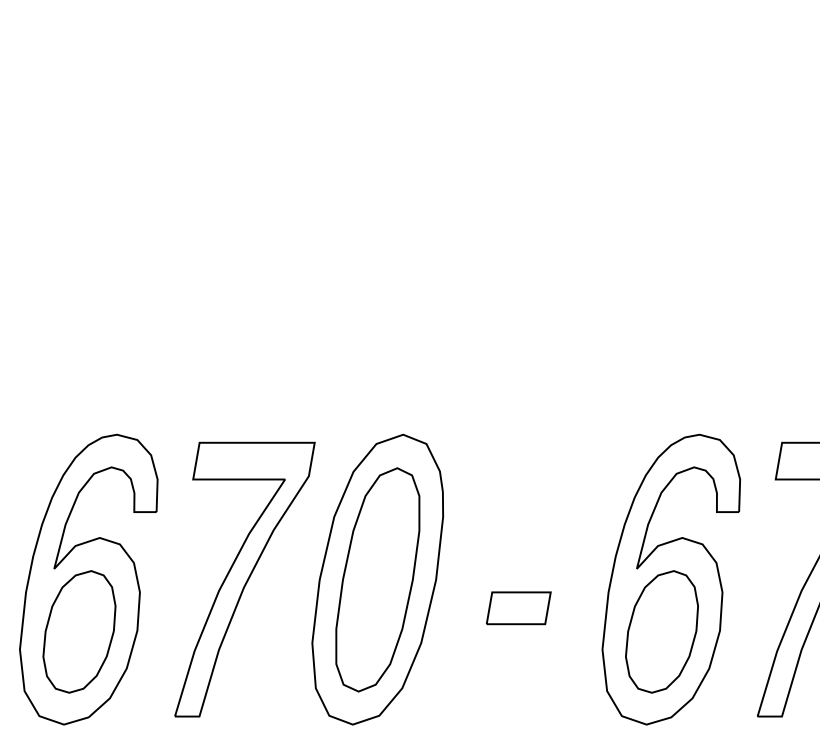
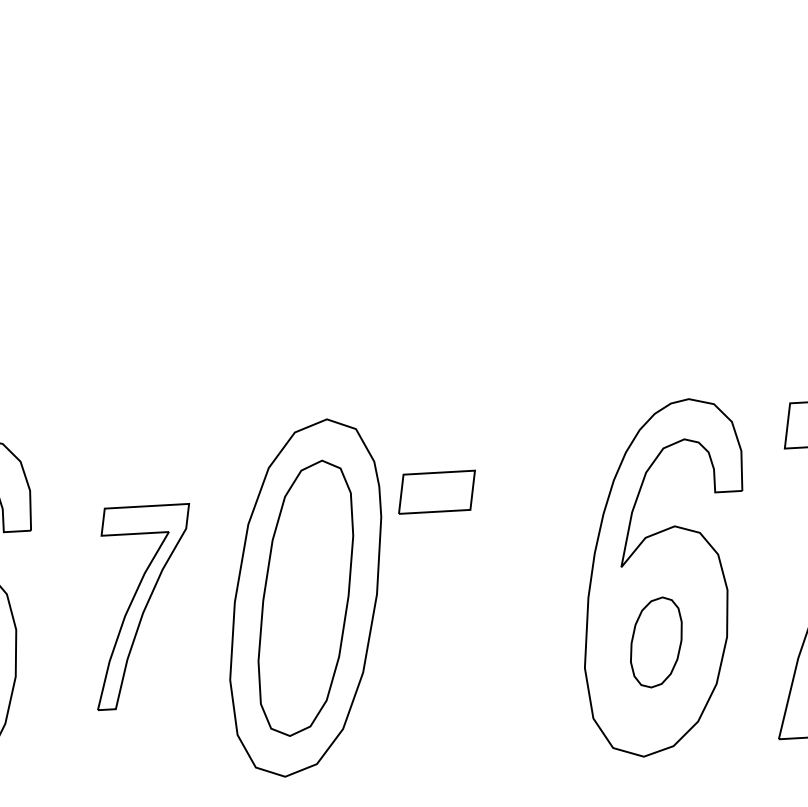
part: (244, 579) -> (143, 606), size x0.6
part: (518, 608) -> (436, 492), moved
part: (661, 631) -> (655, 641), size x0.6

